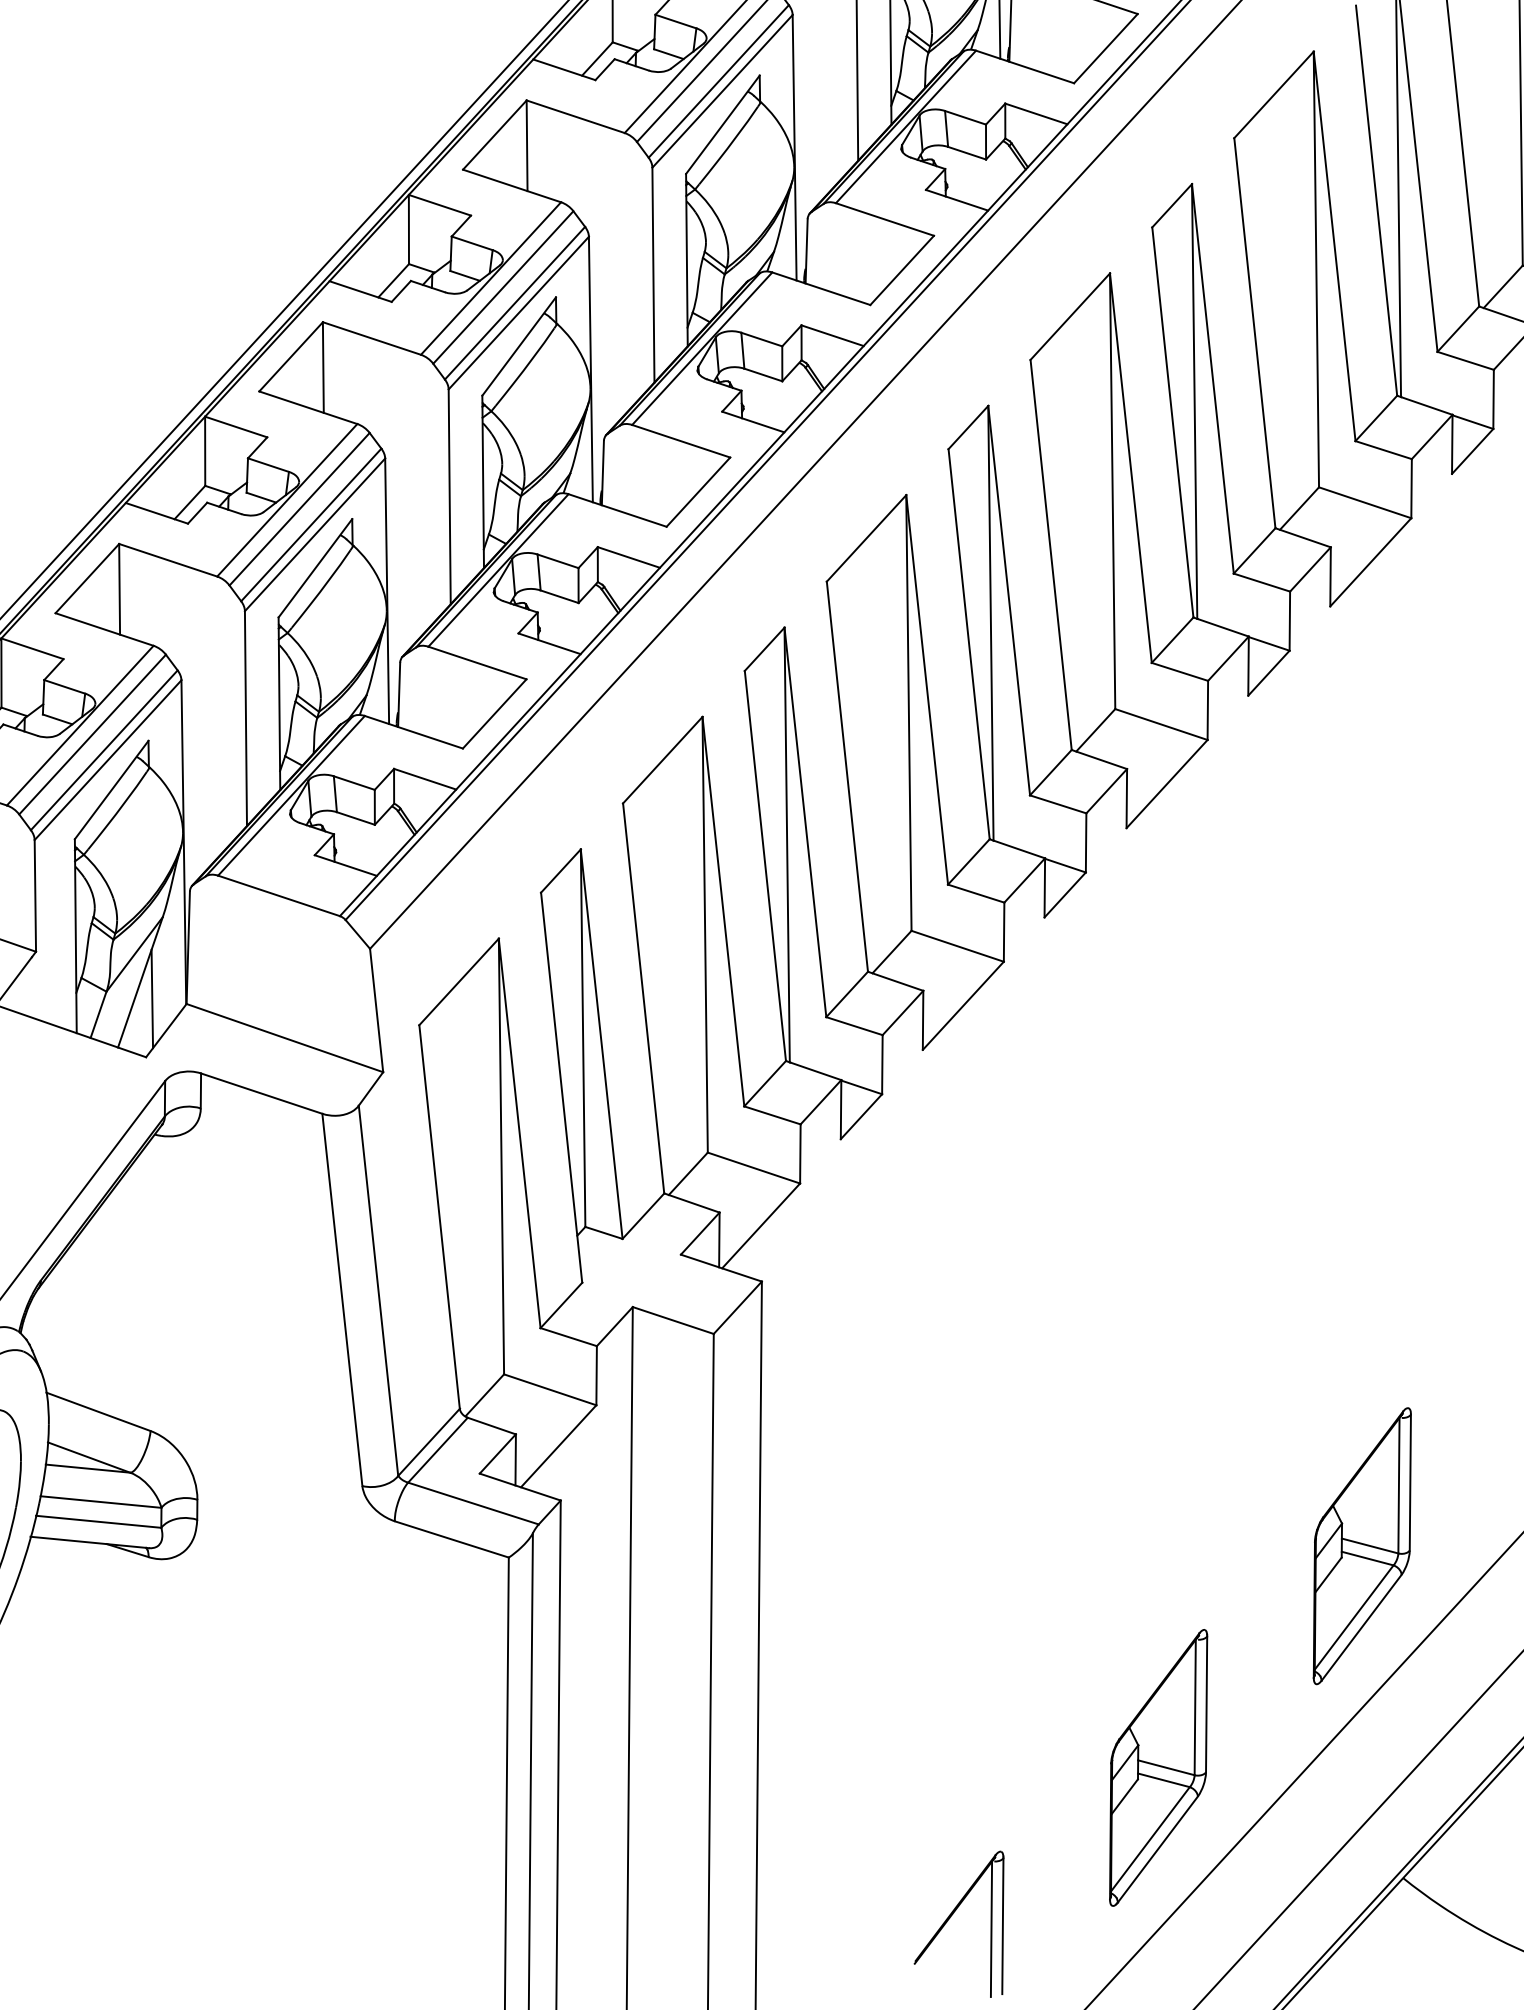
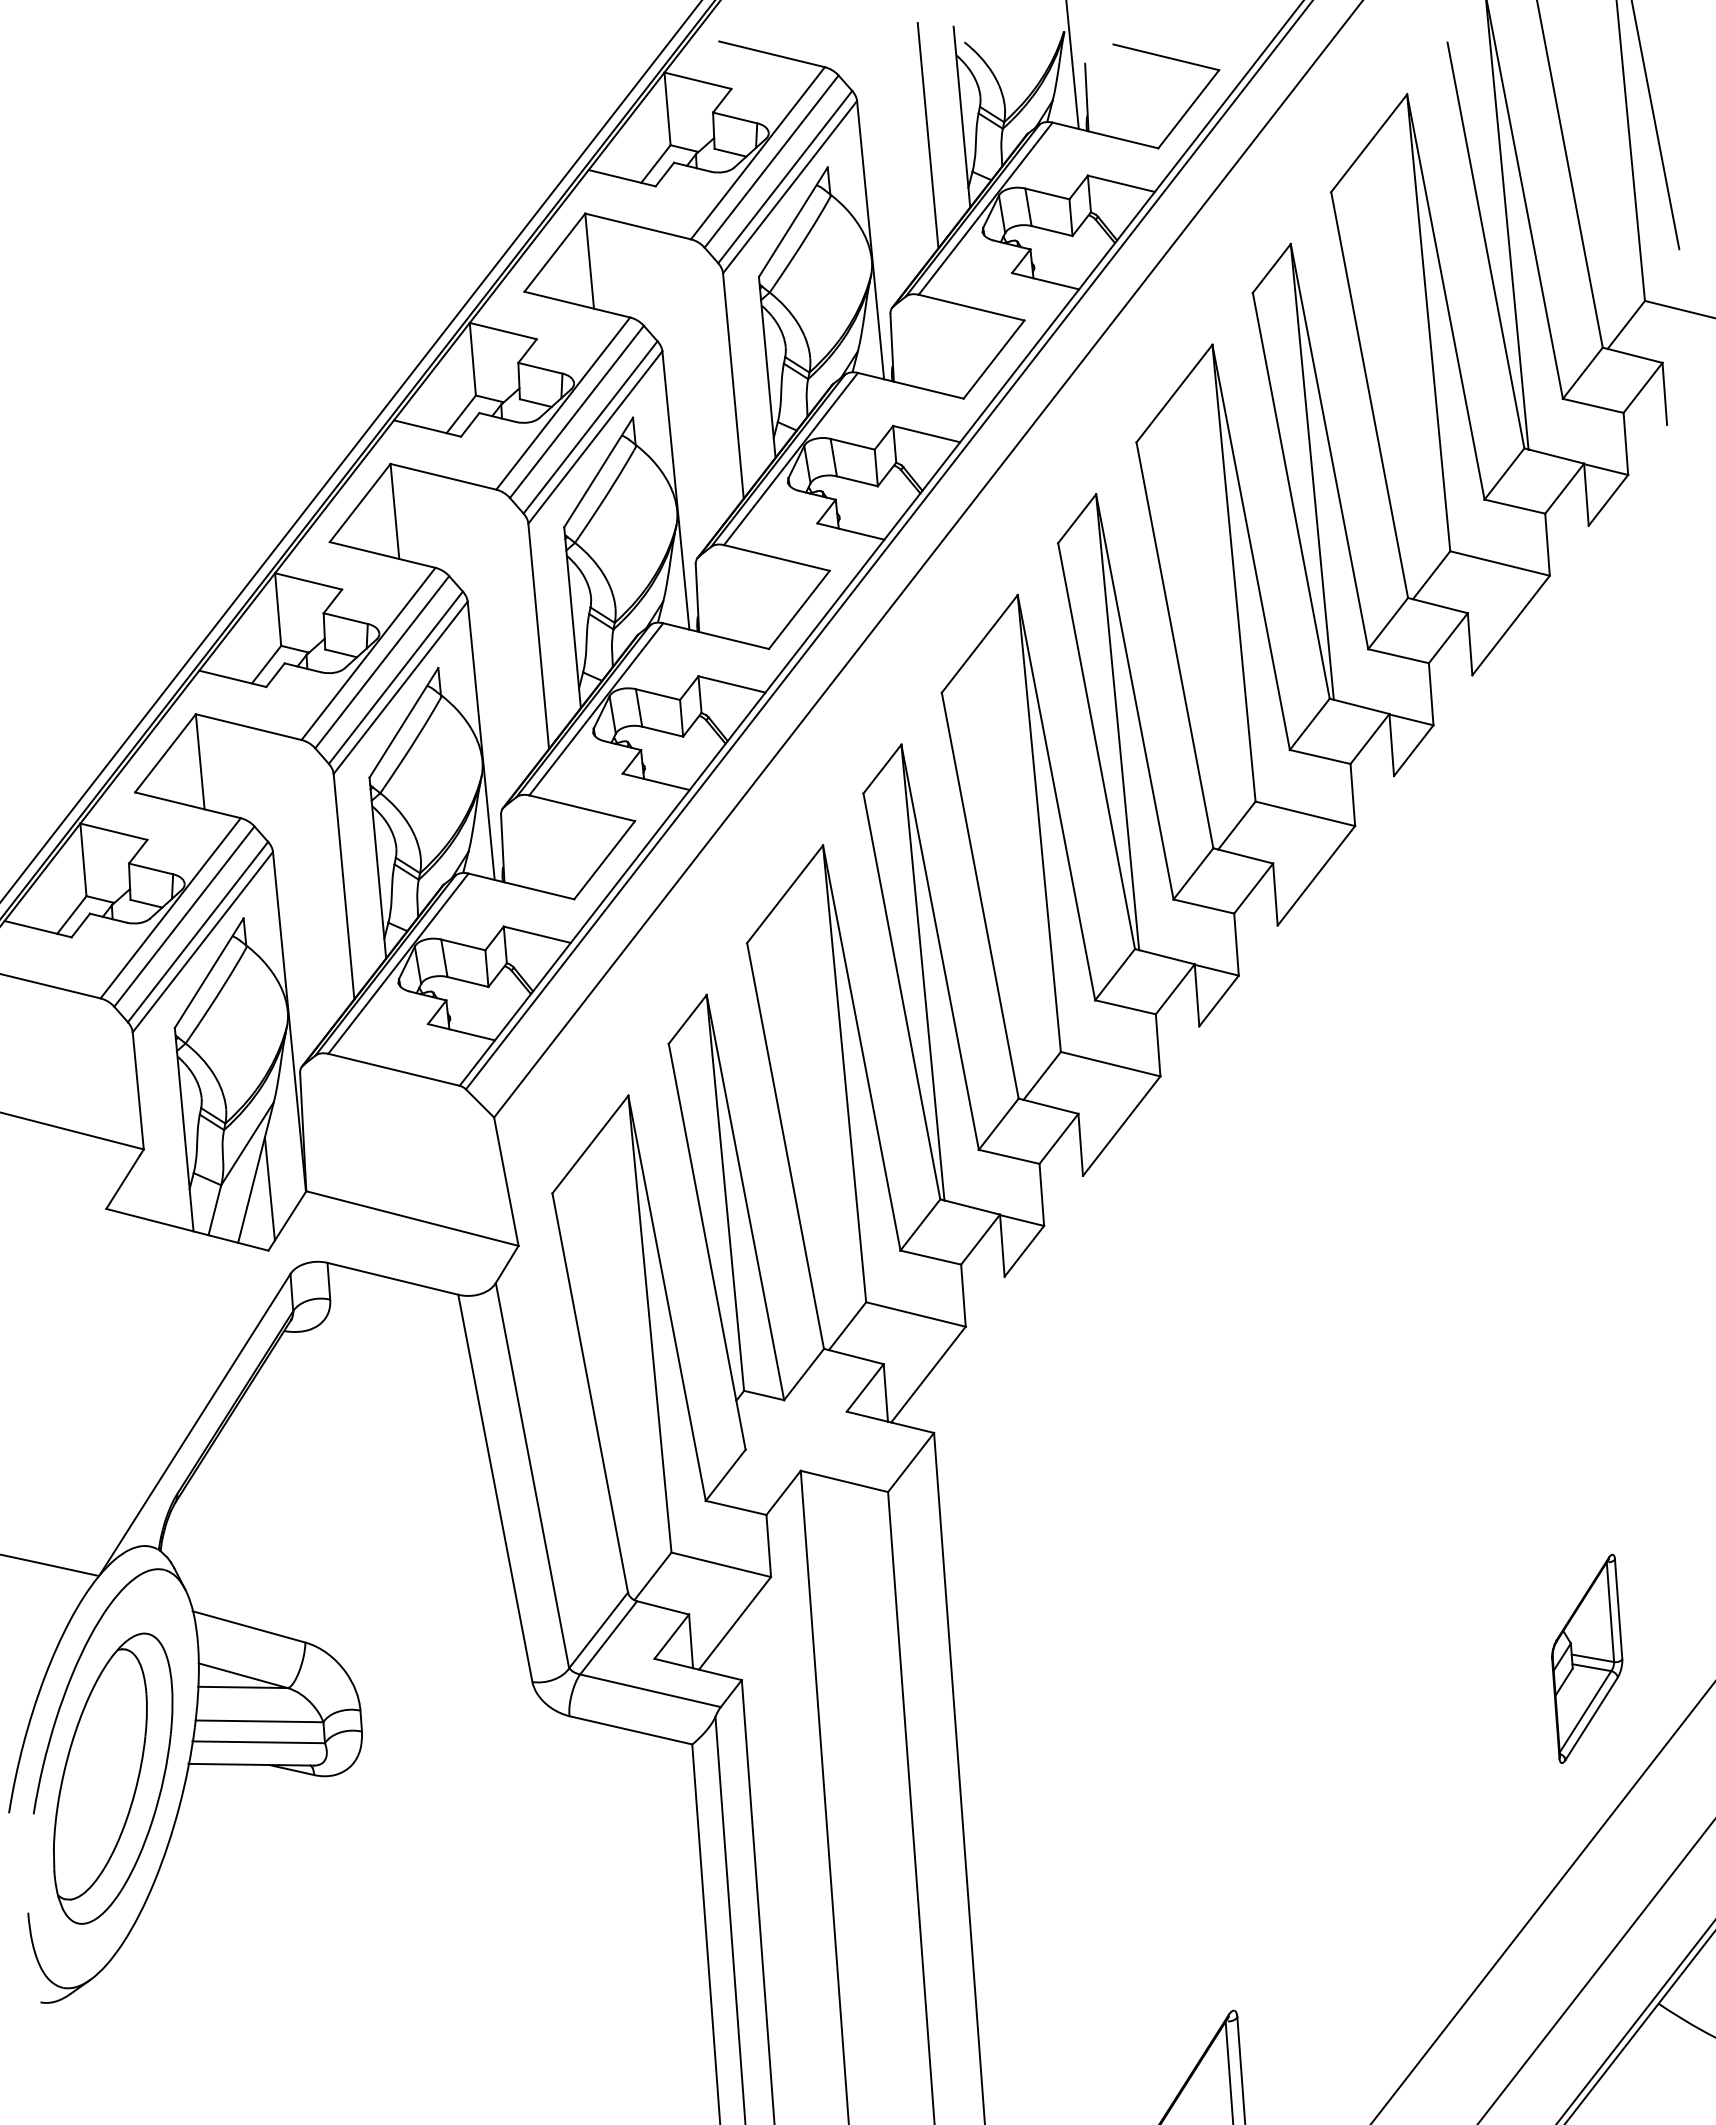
part: (1362, 1545) -> (1587, 1658), size x0.7
part: (1158, 1767) -> (1392, 1908), removed

